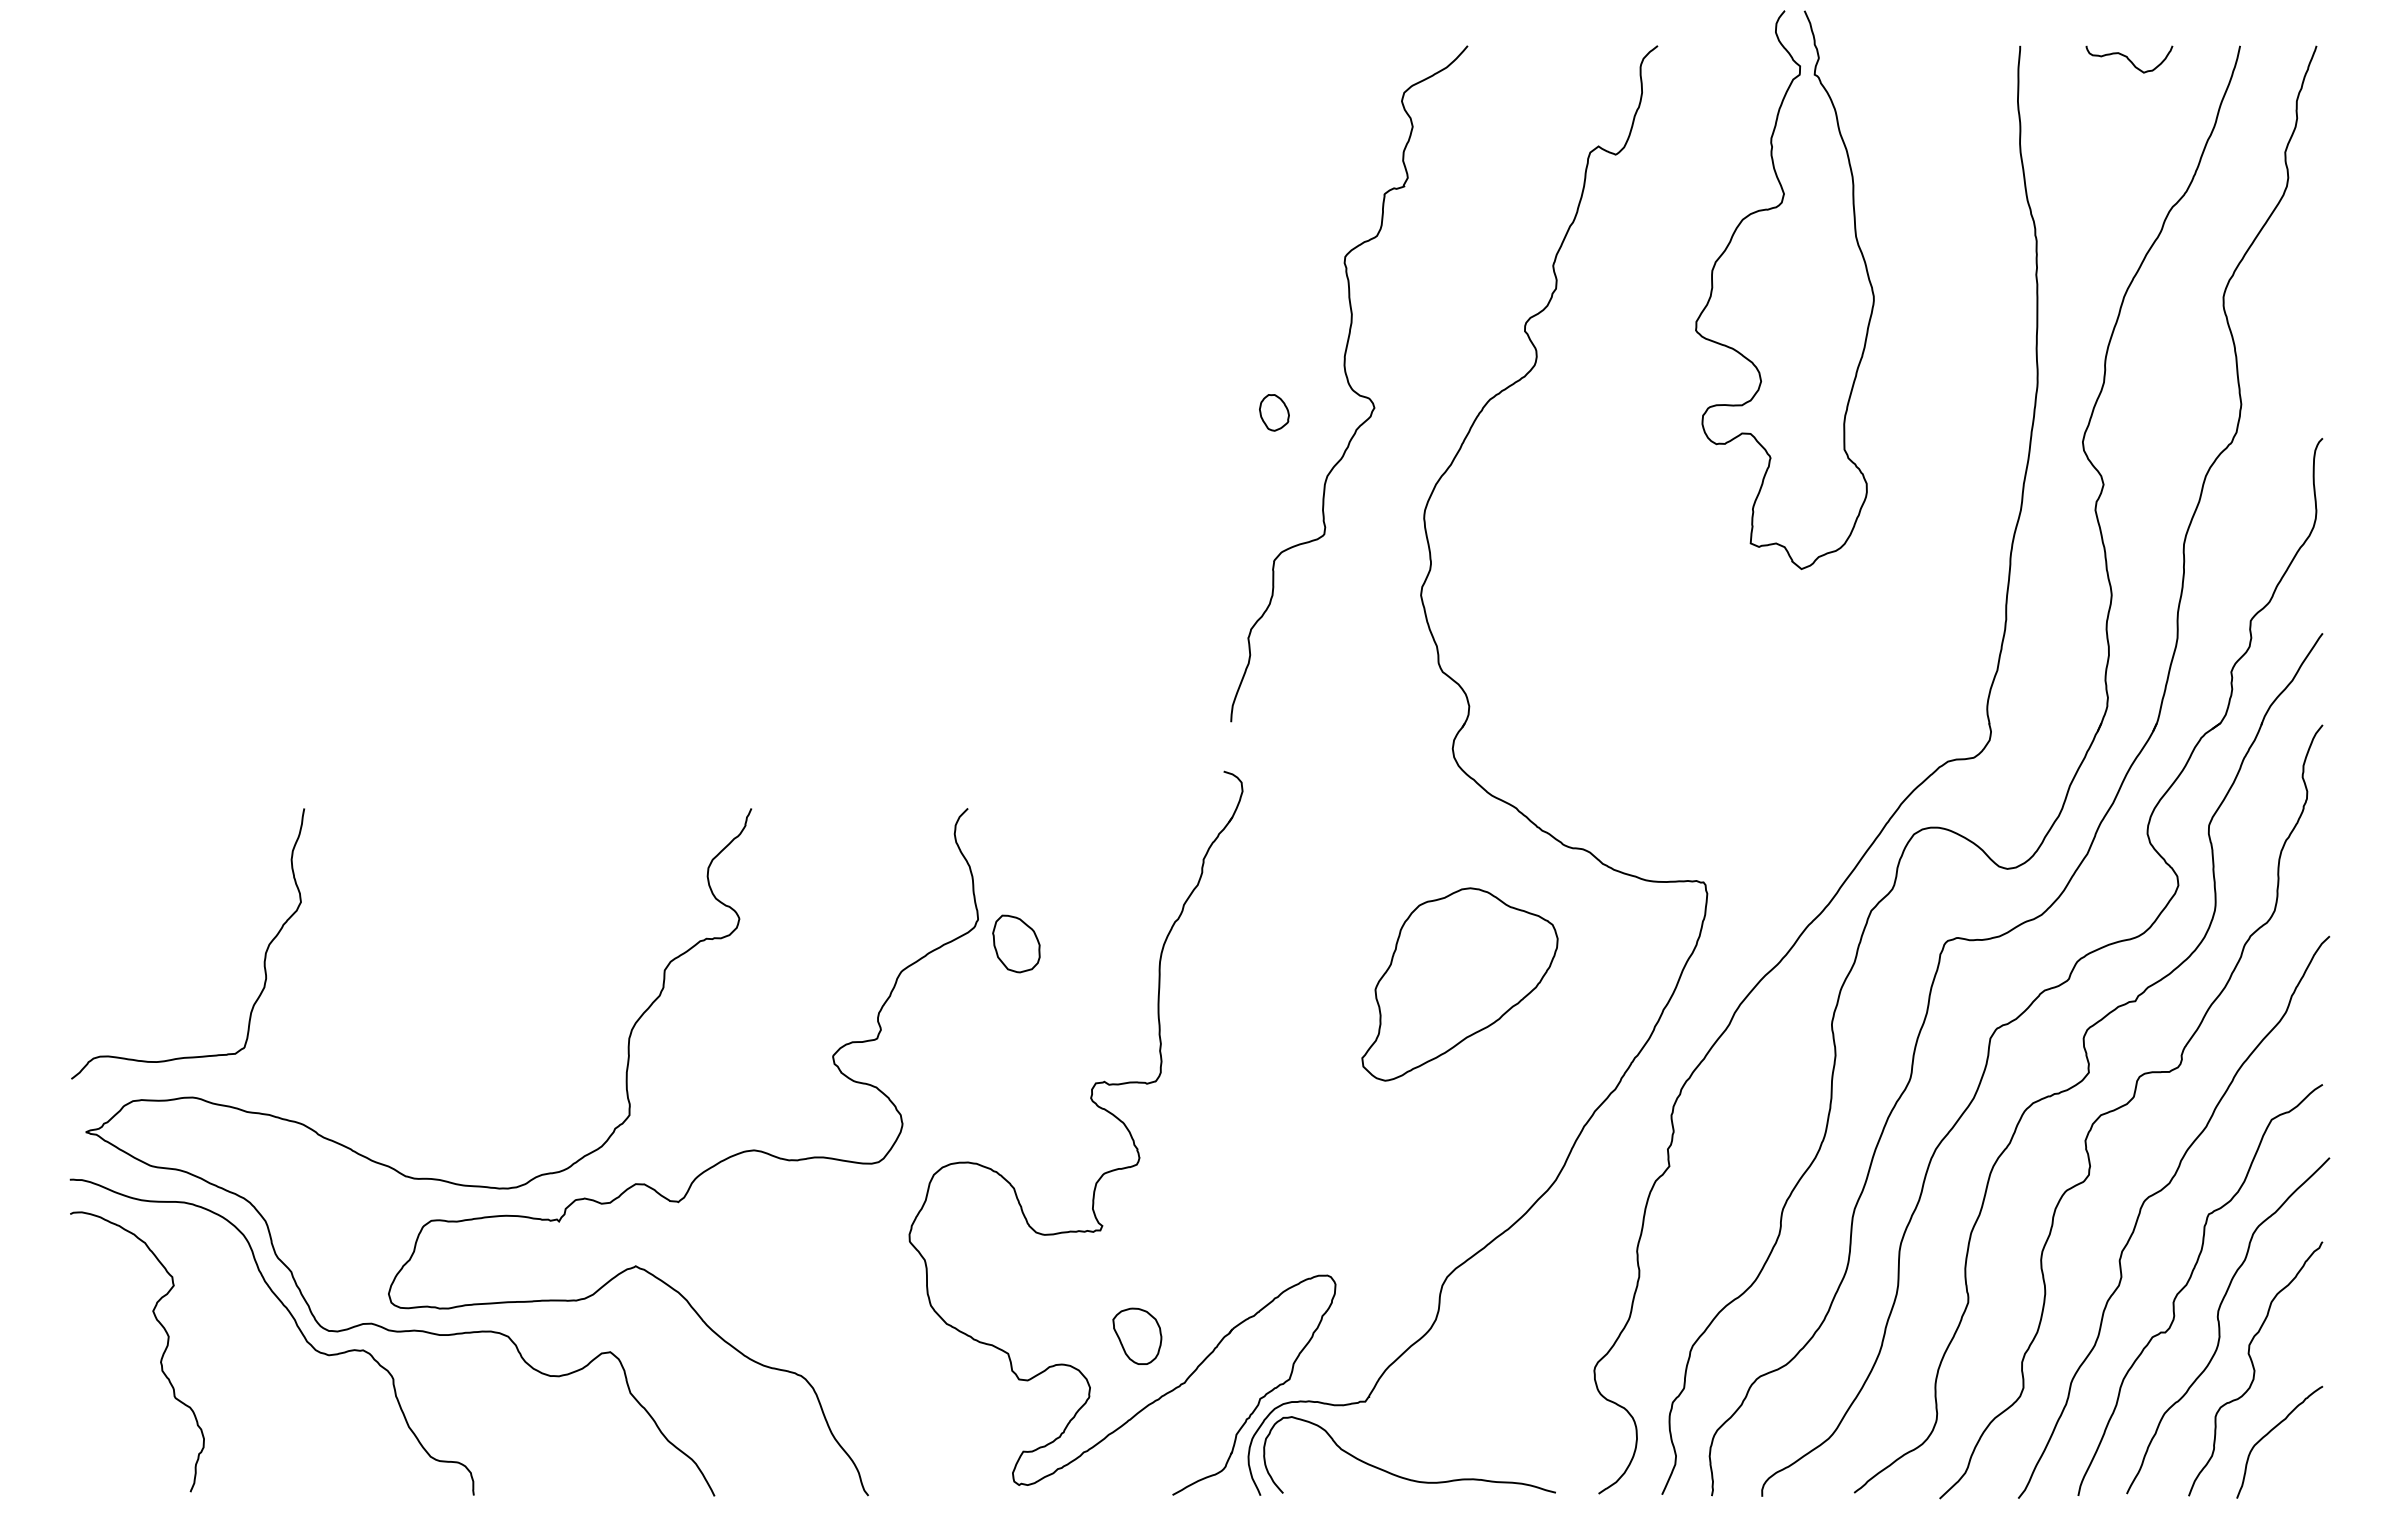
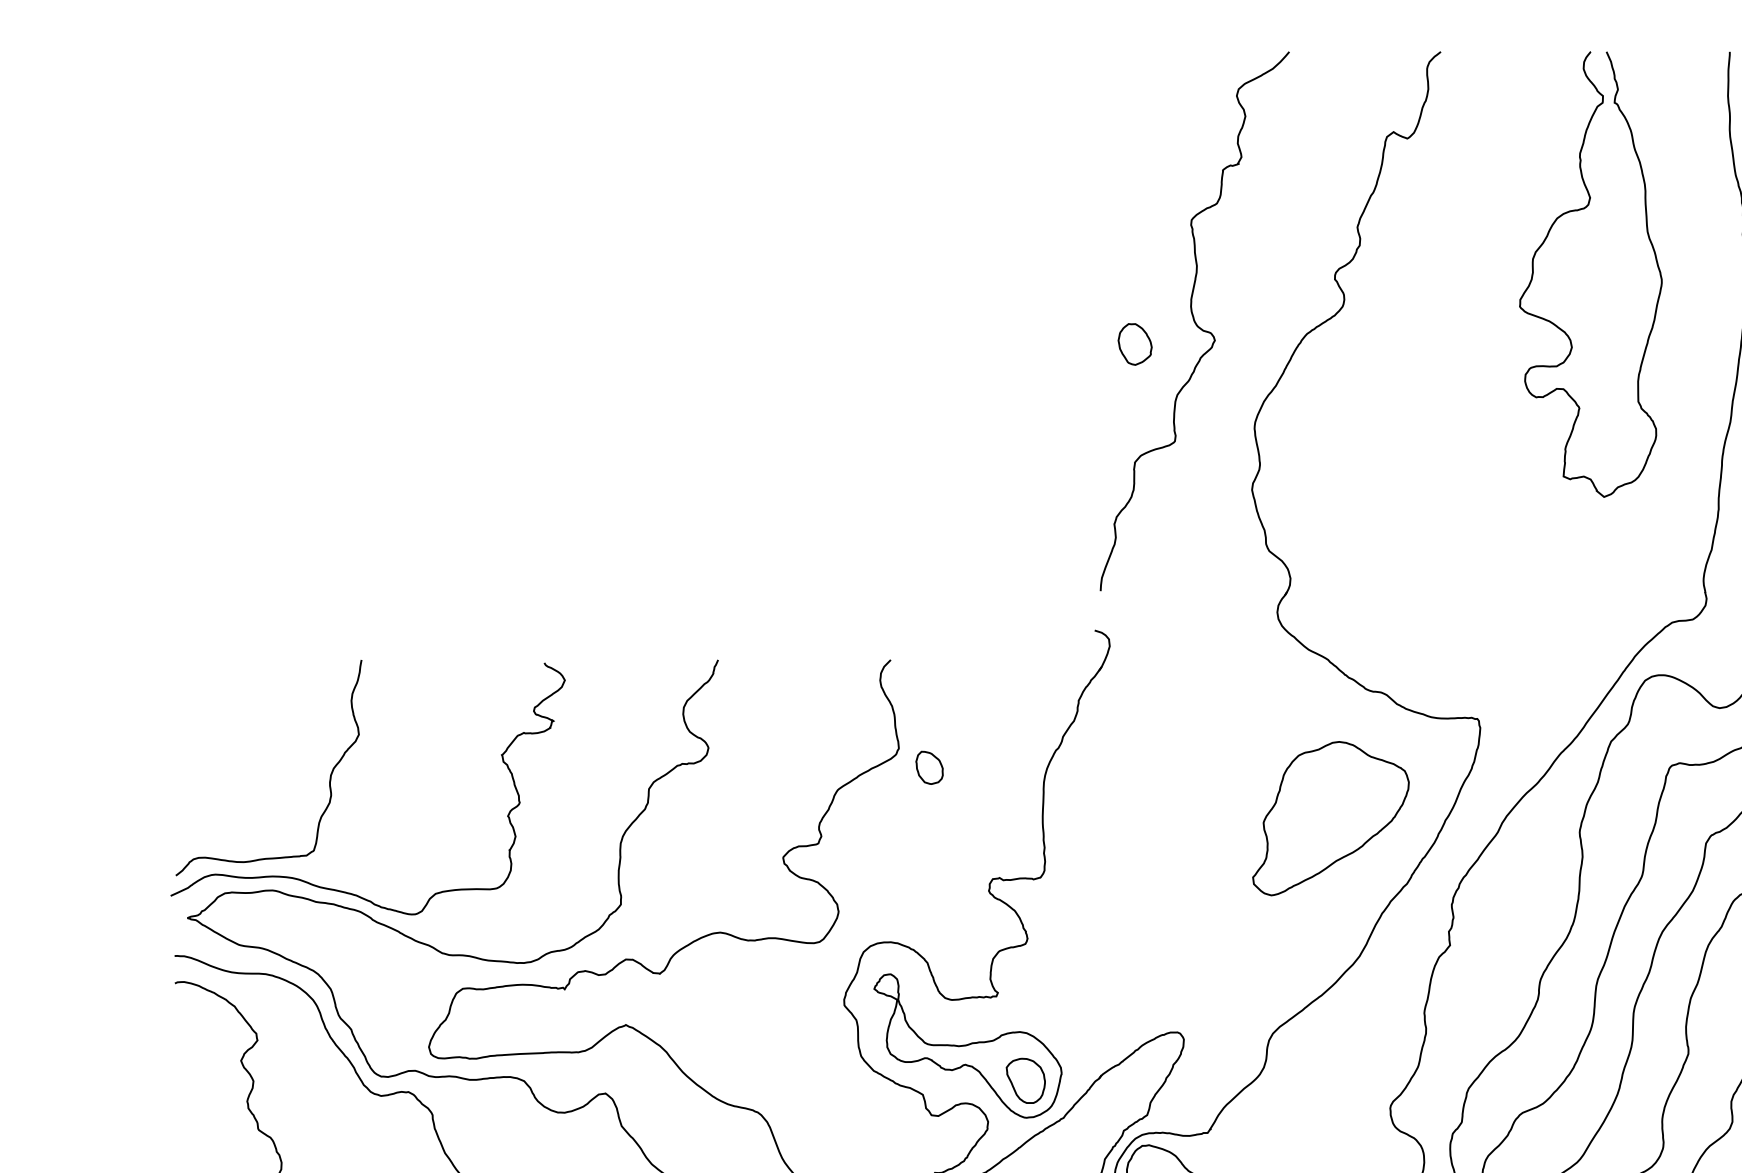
curve: (1726, 250) -> (1544, 242), moved
part: (1274, 412) -> (1135, 344), size x1.43
part: (1016, 943) -> (929, 767), size x0.71
part: (1459, 984) -> (1330, 818), moved
curve: (282, 1098) -> (344, 891), added
part: (1064, 1292) -> (967, 1045), added

